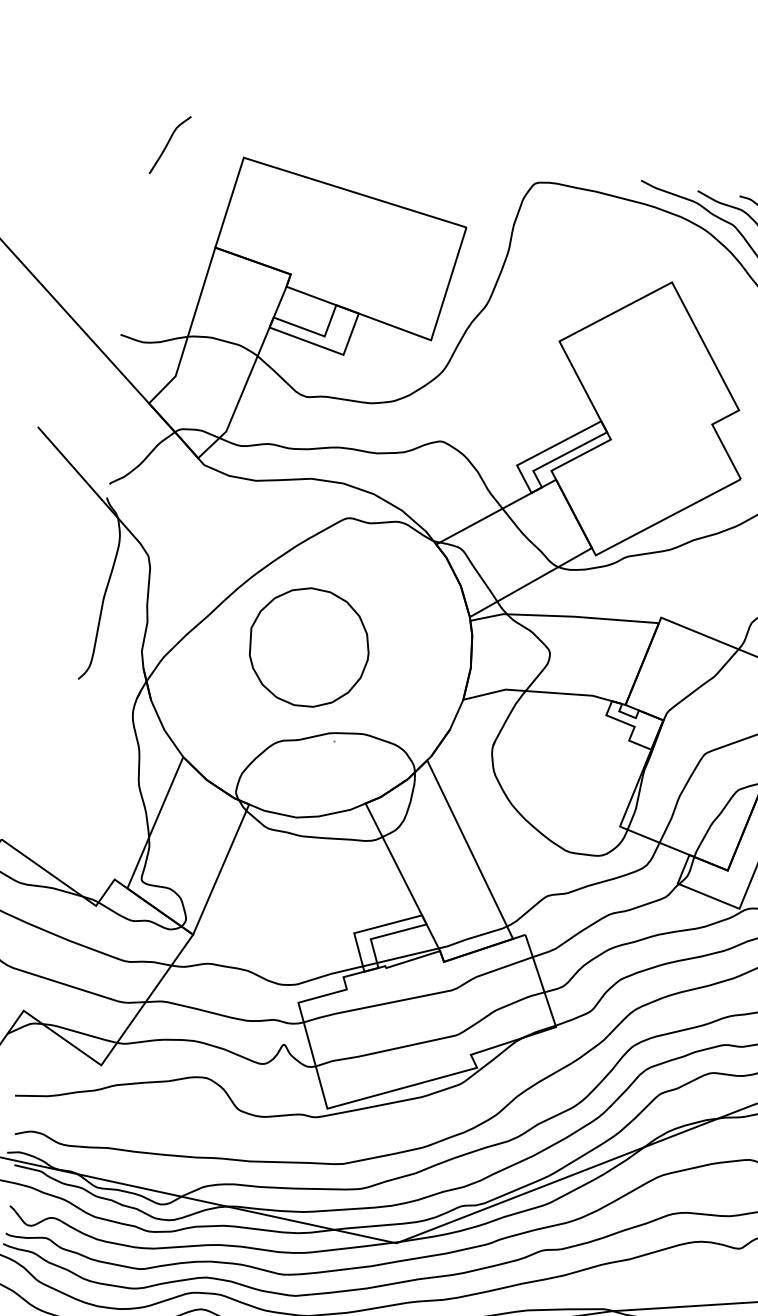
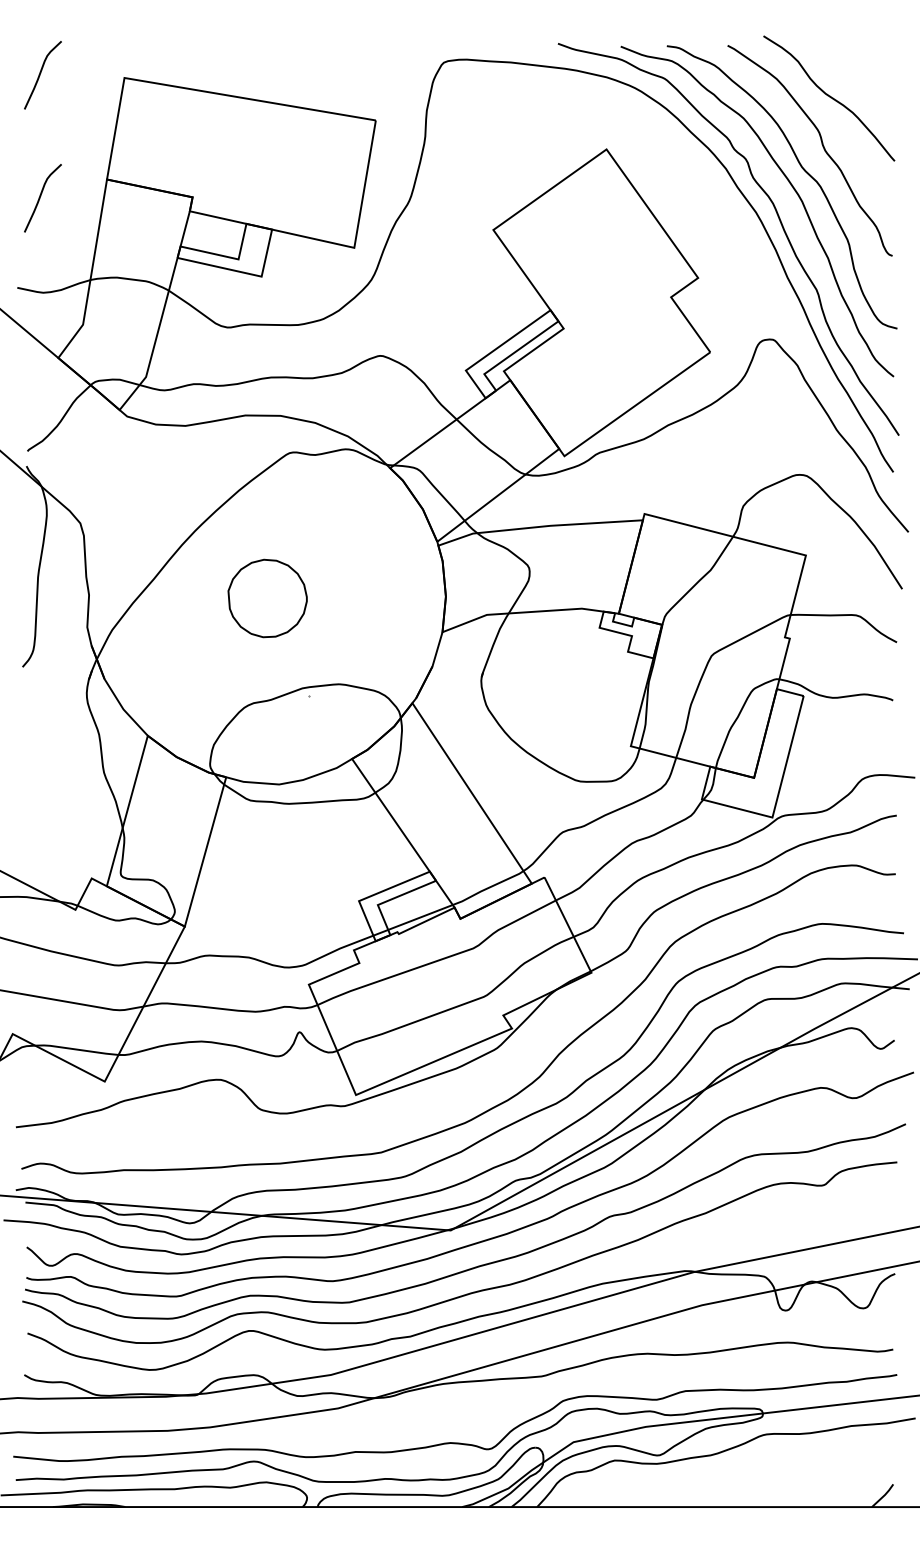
curve: (152, 256) -> (40, 198), added
part: (308, 647) -> (267, 598), size x0.6

